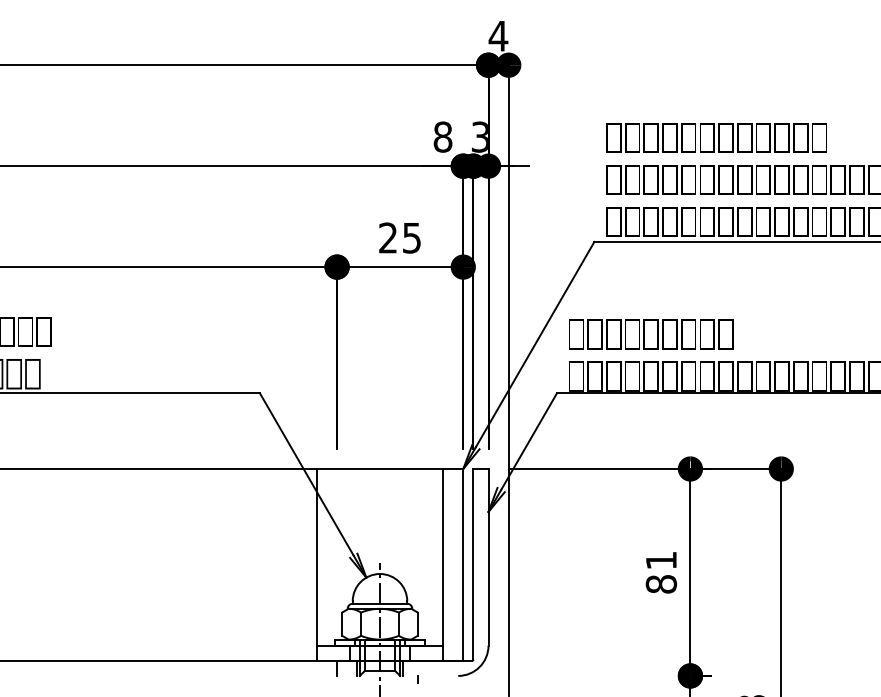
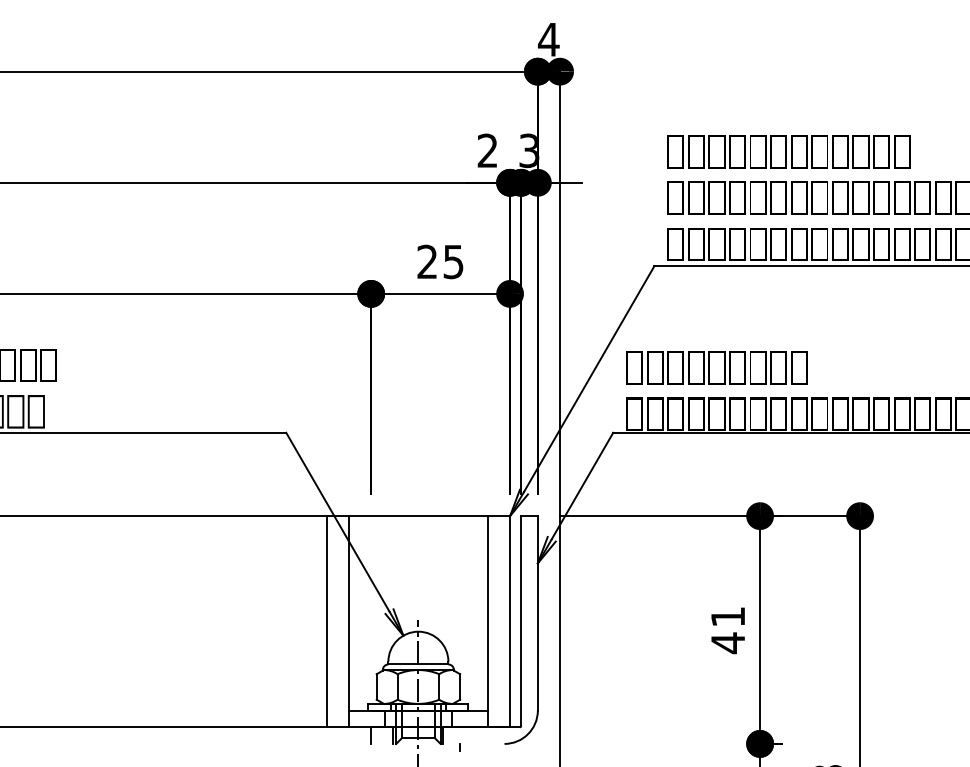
text: (442, 136) -> (487, 150), 8 -> 2
line: (296, 564) -> (326, 621), added
text: (661, 584) -> (728, 643), 81 -> 41

